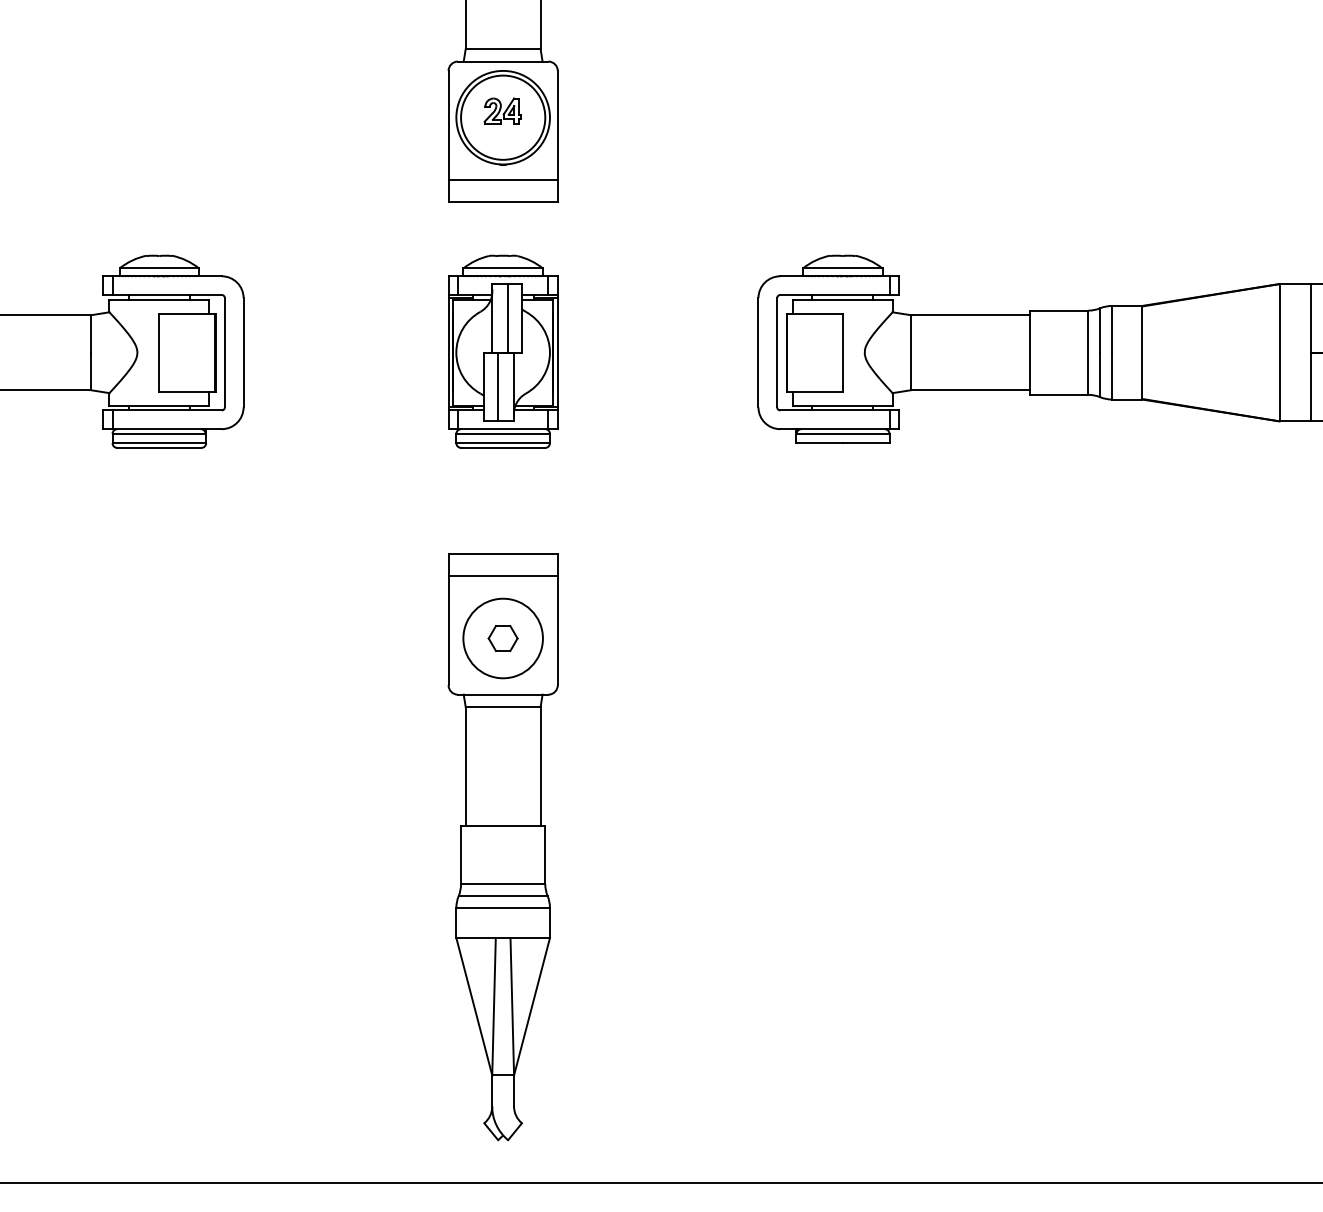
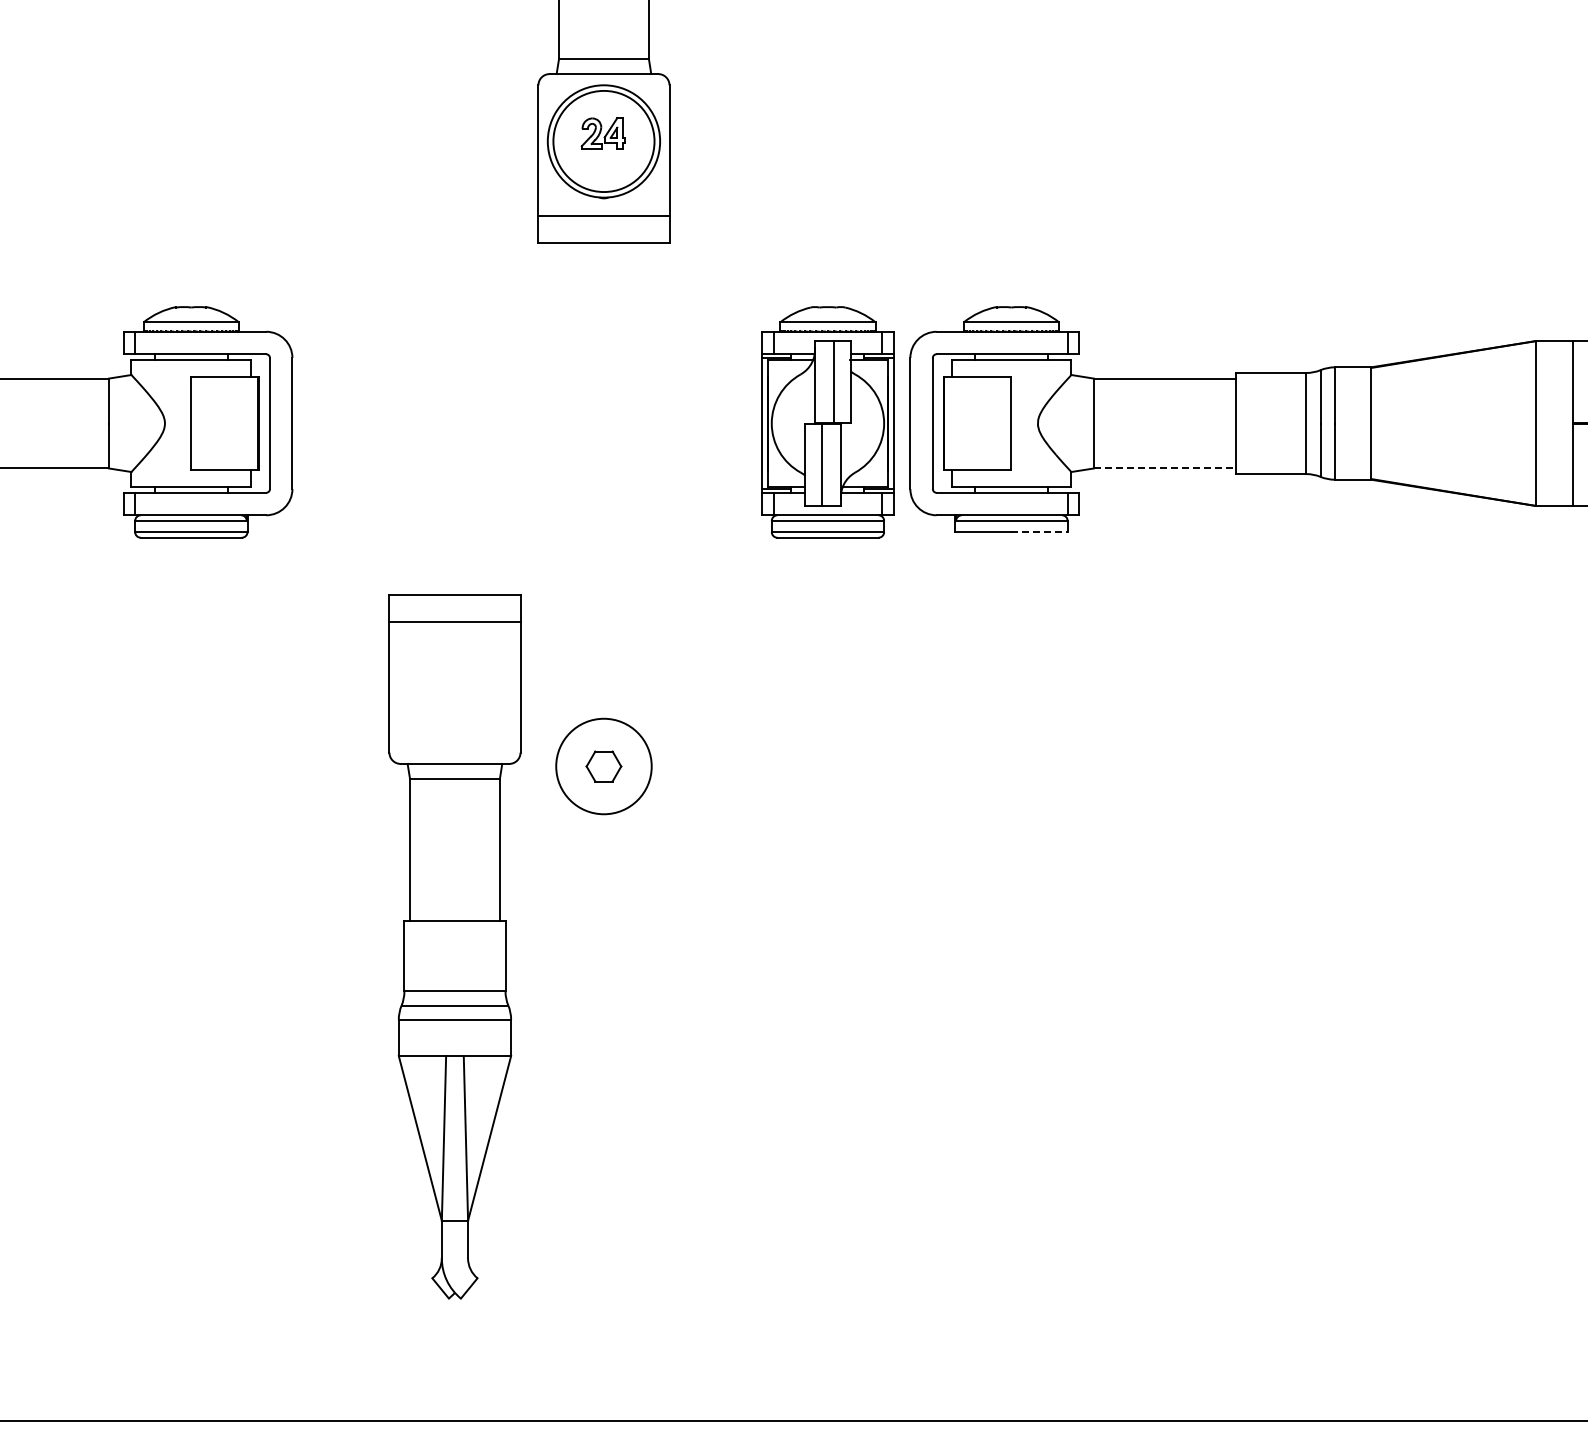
part: (502, 351) -> (827, 422), moved
line: (971, 390) -> (1165, 468), solid -> dashed
line: (866, 443) -> (1040, 532), solid -> dashed
part: (502, 846) -> (454, 946), moved

